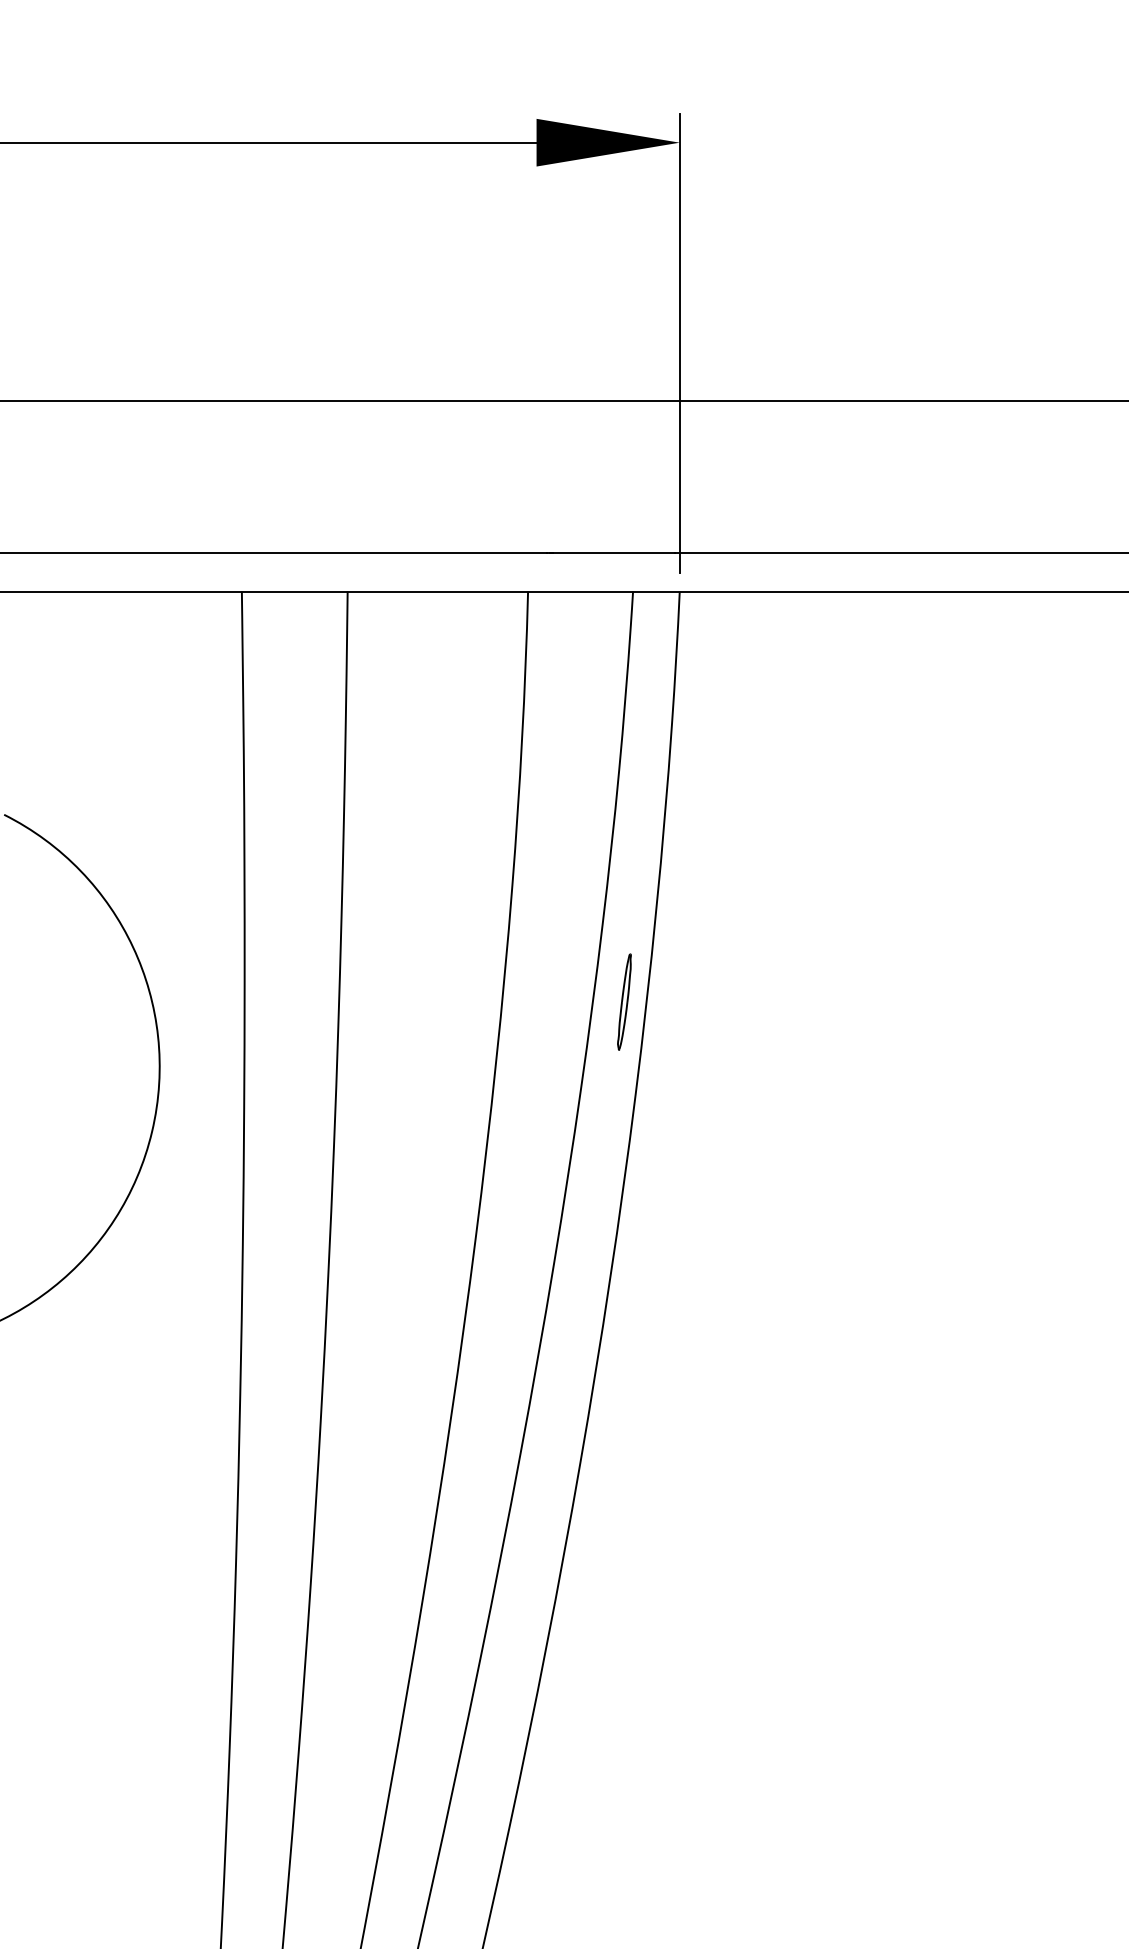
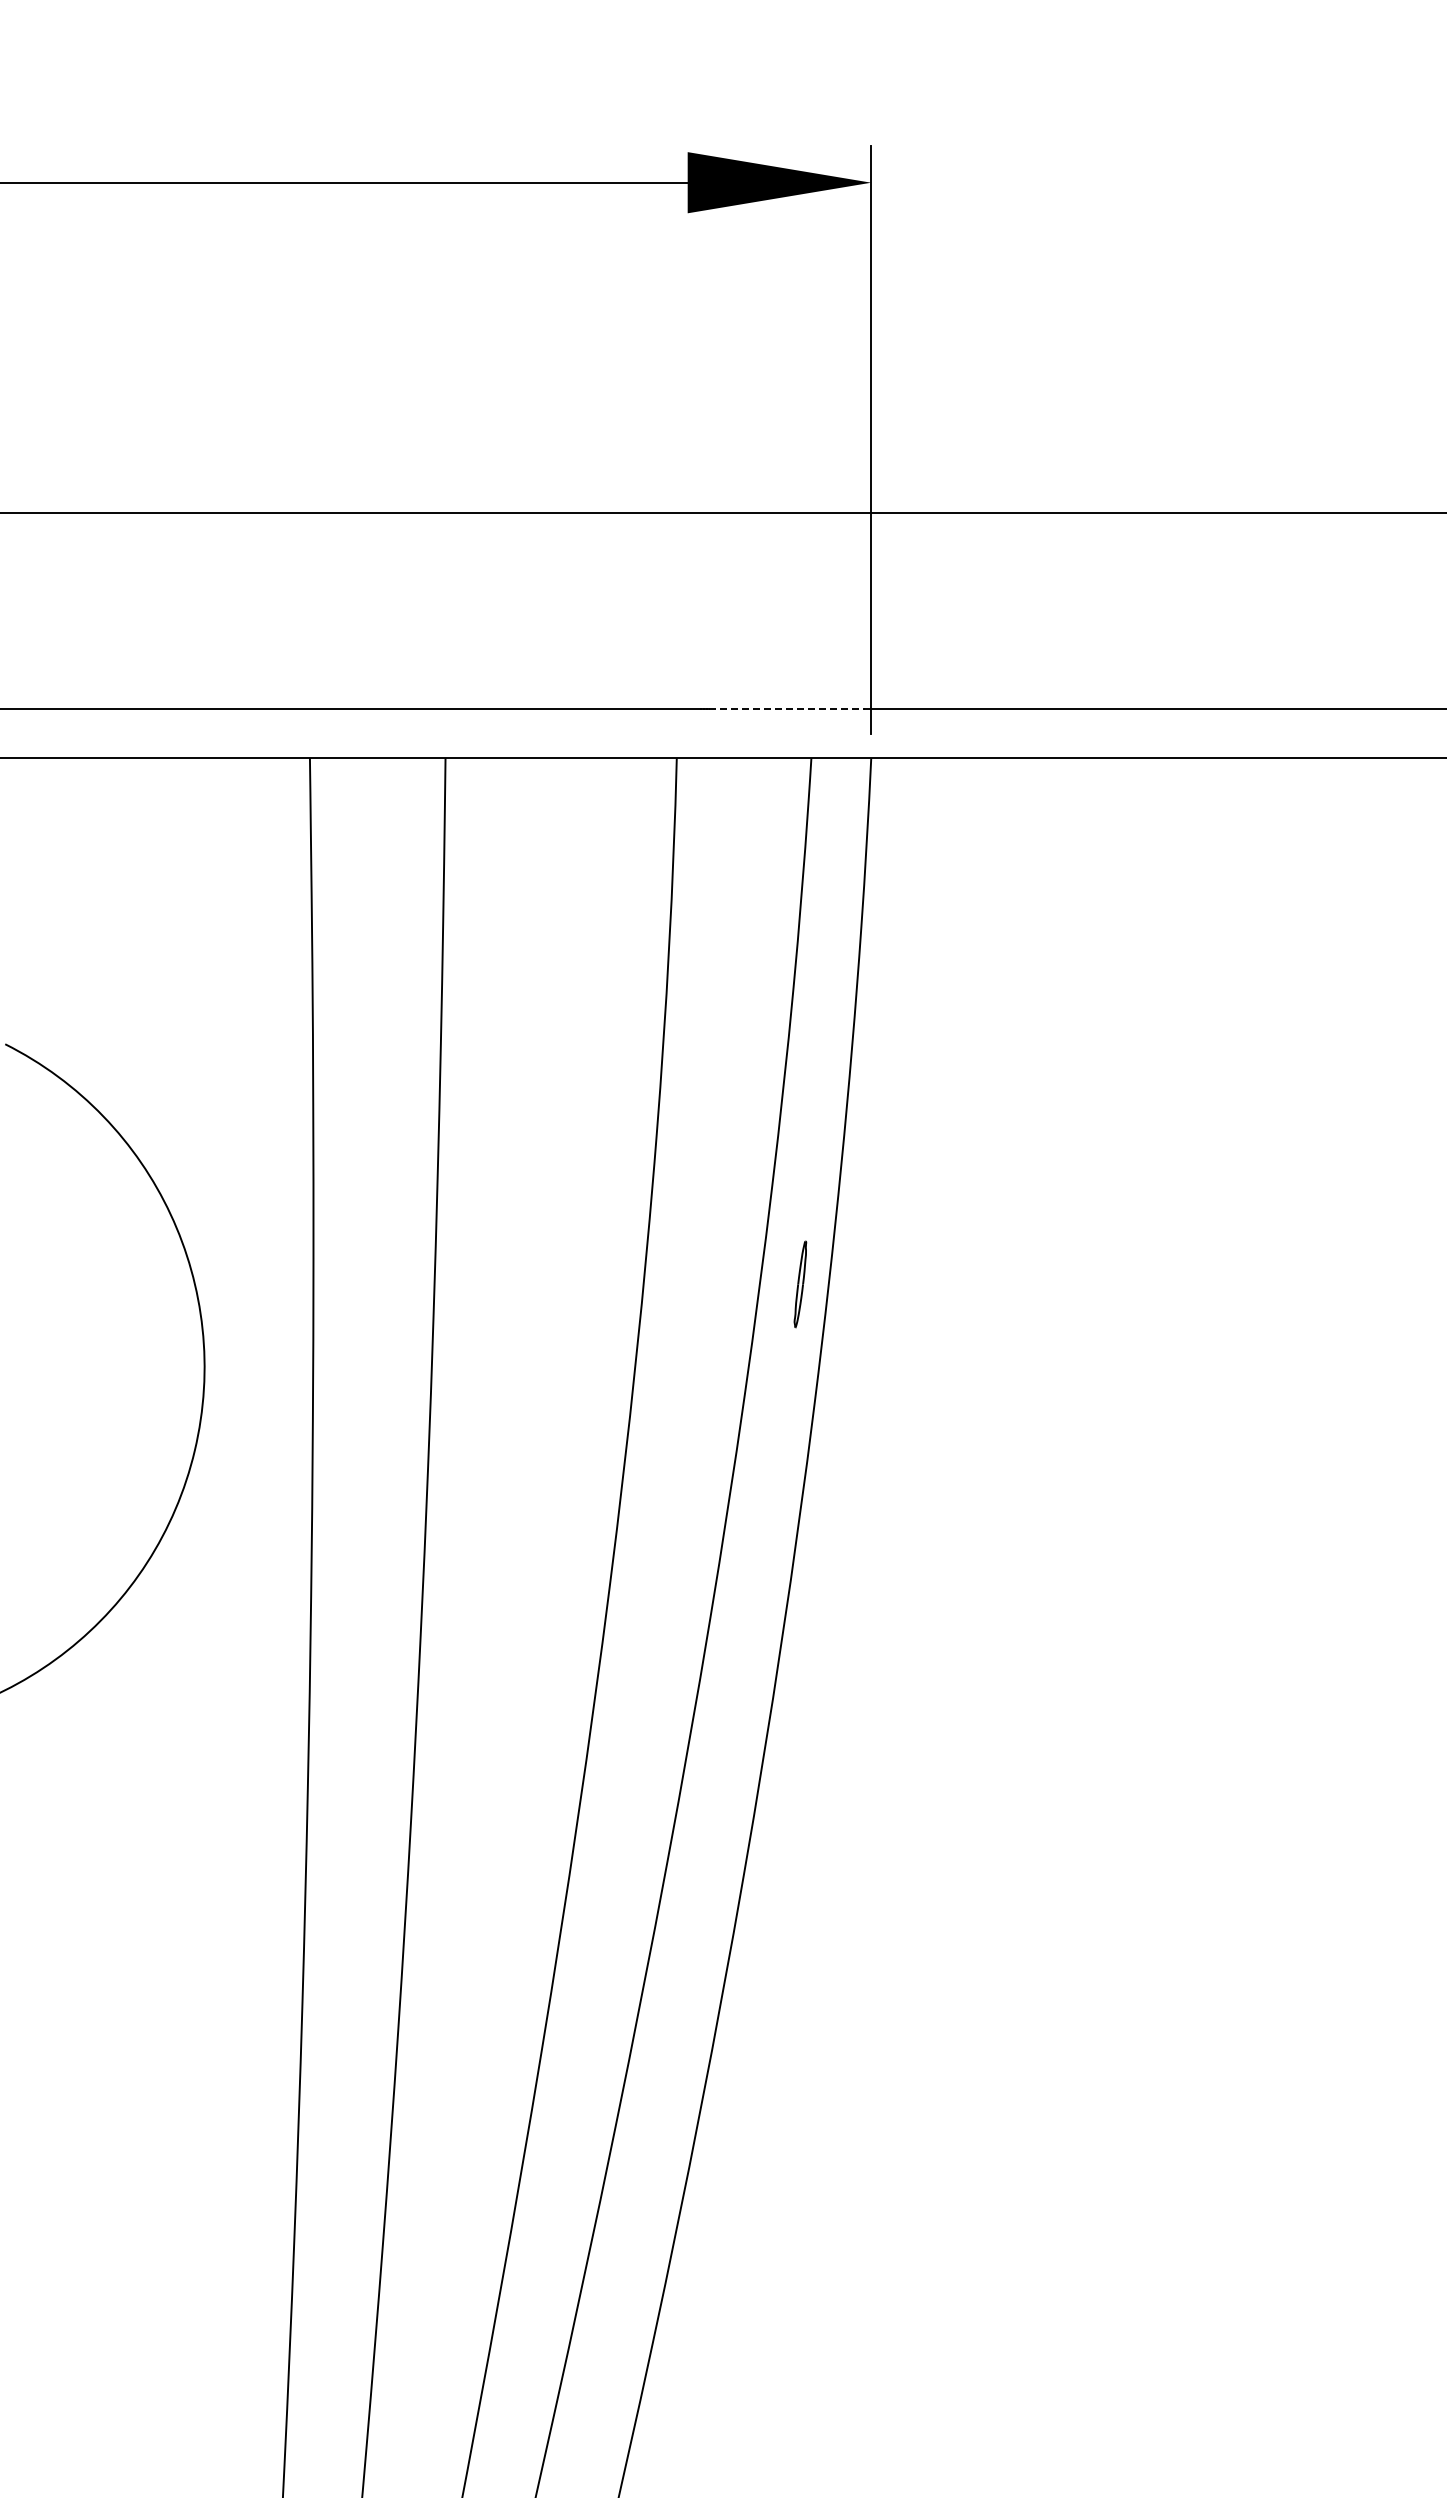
line: (613, 553) -> (786, 709), solid -> dashed
part: (624, 1002) -> (800, 1284), size x0.7

